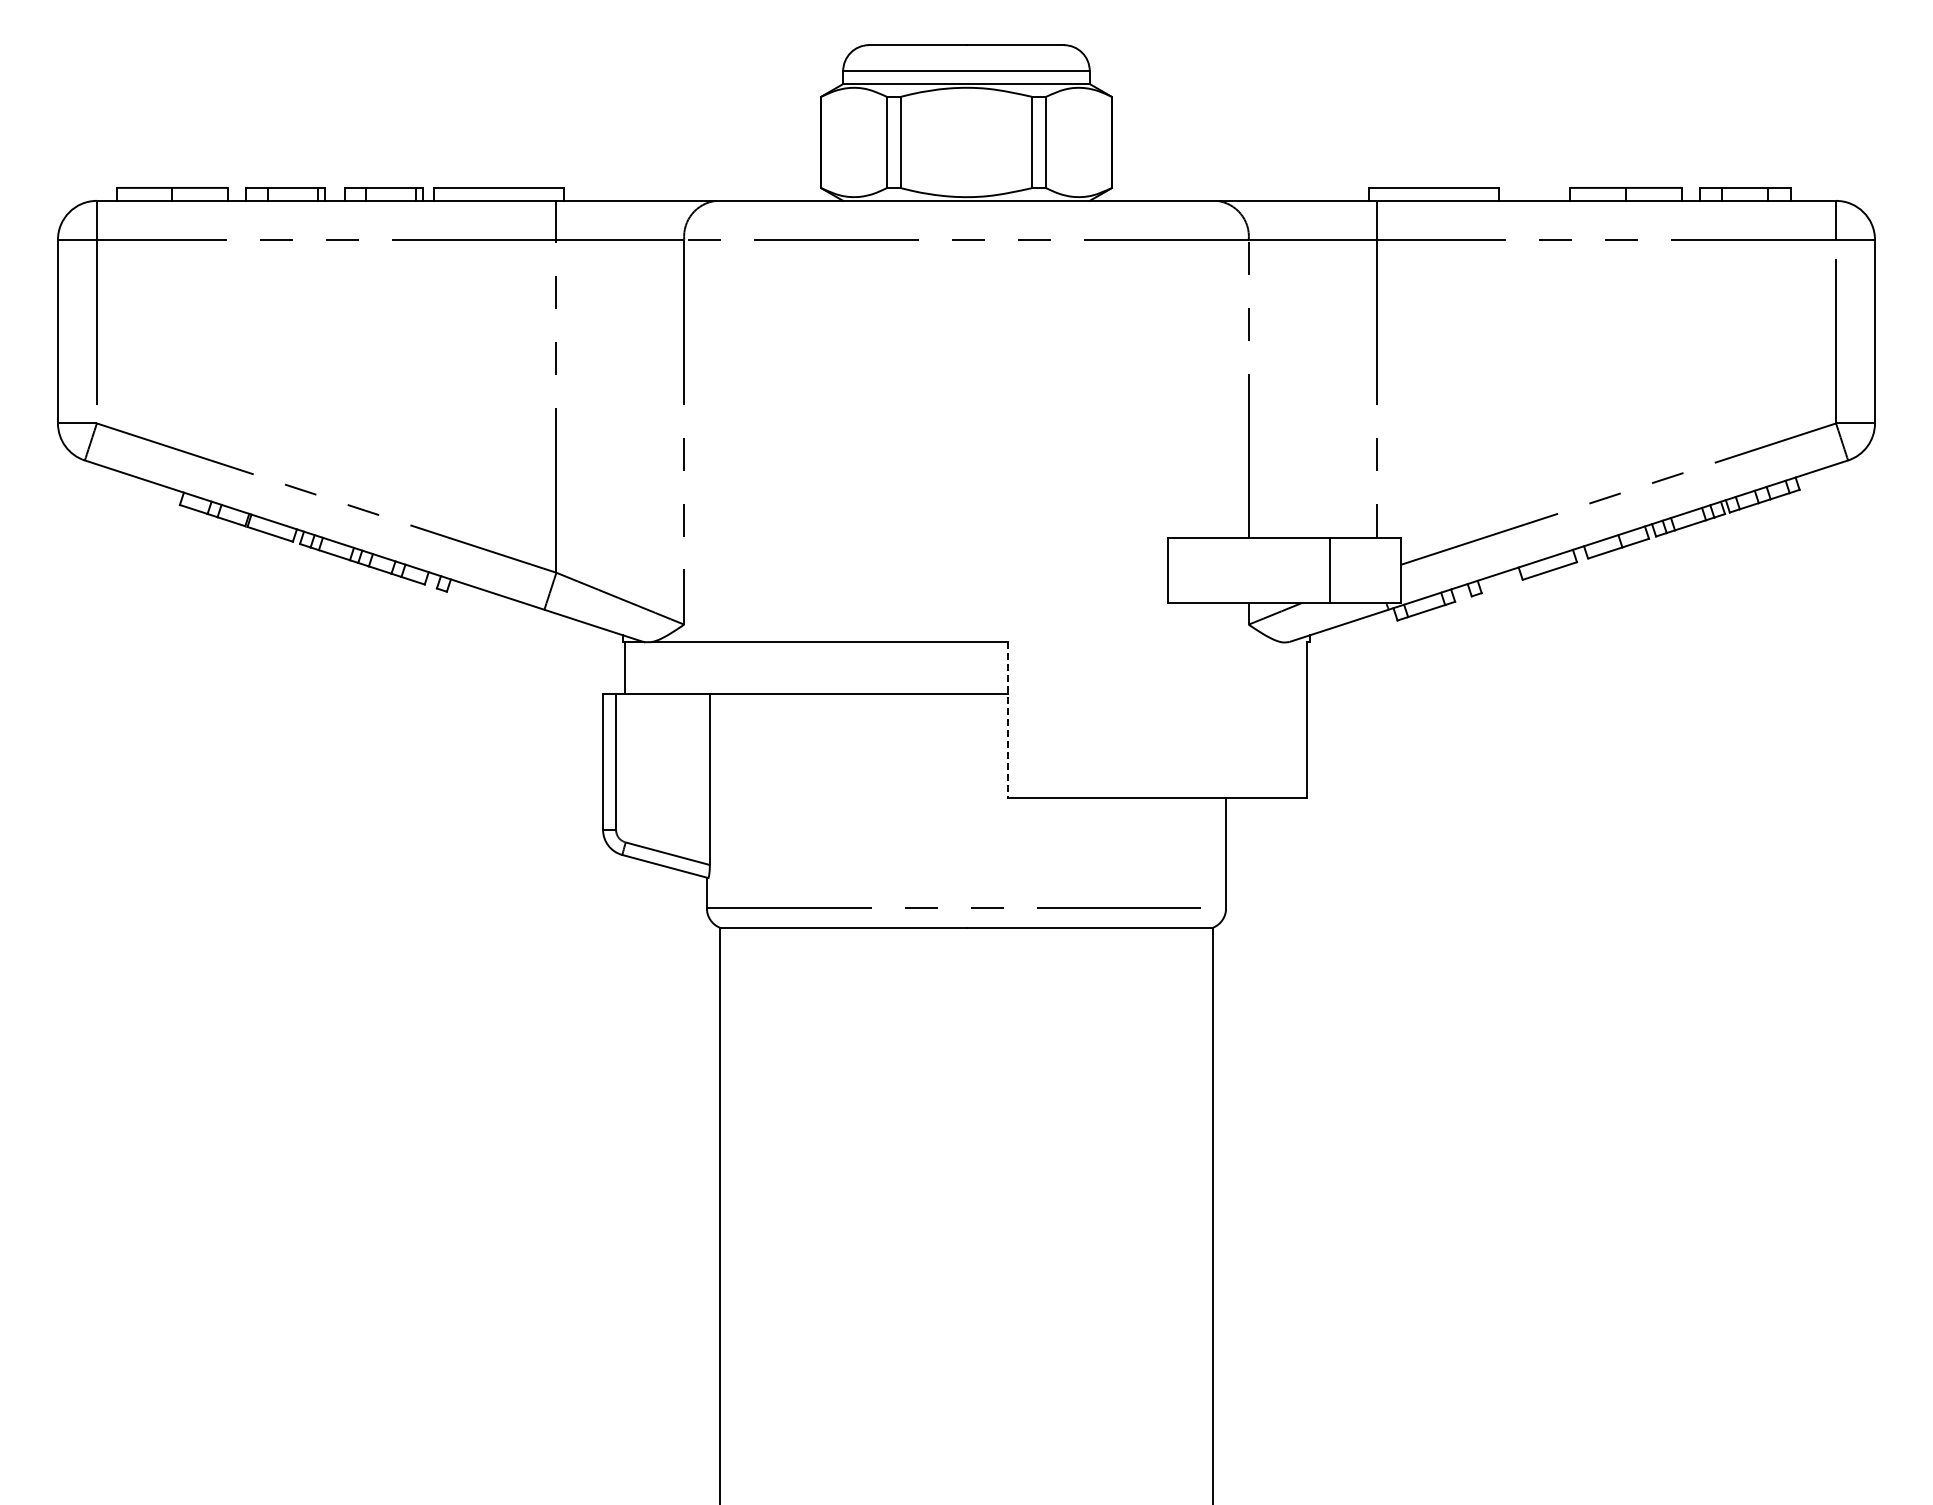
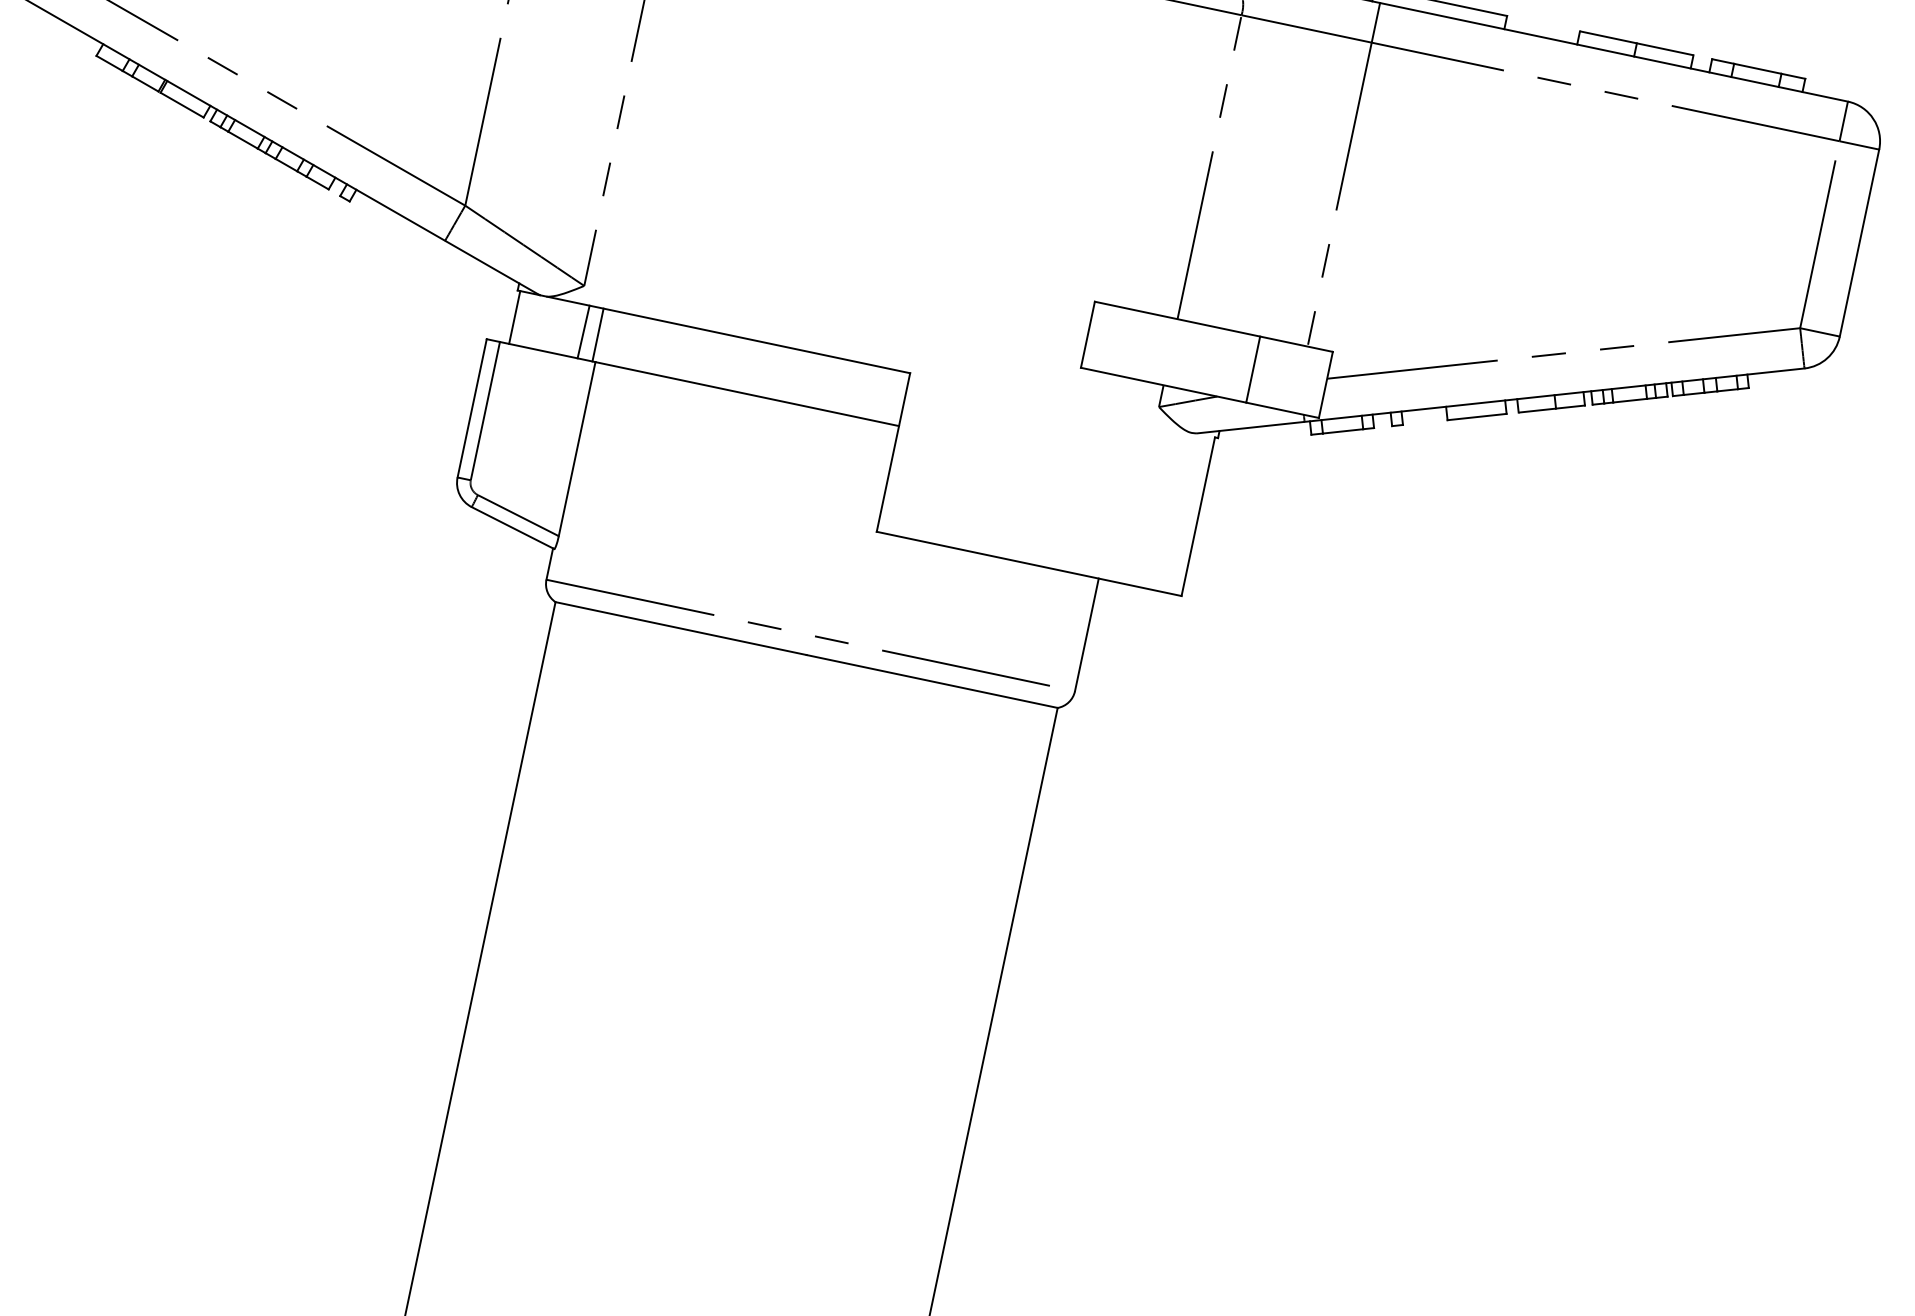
line: (692, 668) -> (583, 332), added
line: (706, 668) -> (597, 335), added
line: (1008, 720) -> (893, 453), dashed -> solid

